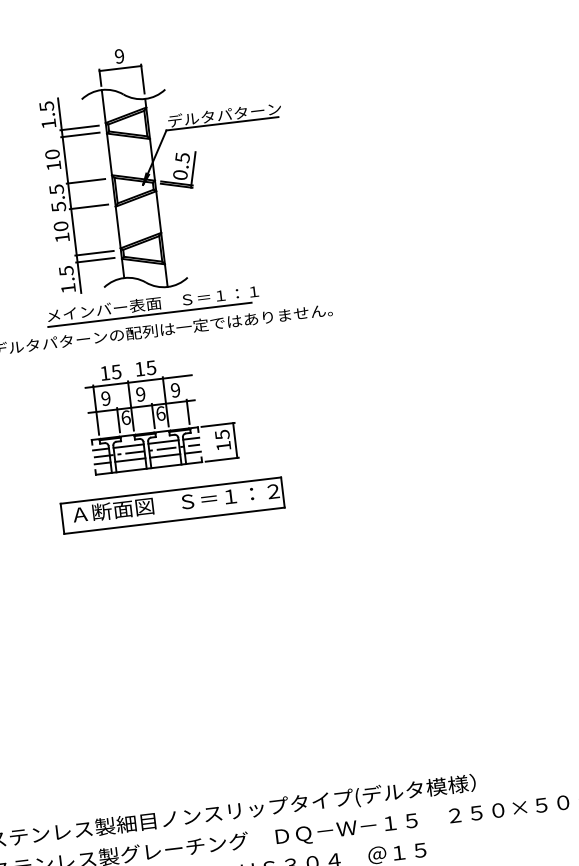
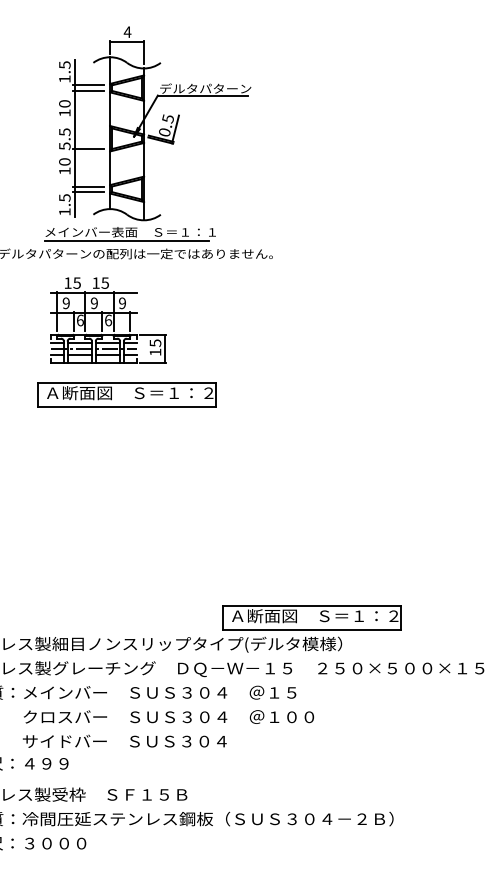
text: (119, 55) -> (127, 31), 9 -> 4
line: (85, 181) -> (88, 128), removed
part: (160, 413) -> (108, 320), moved
part: (433, 754) -> (311, 617), added

